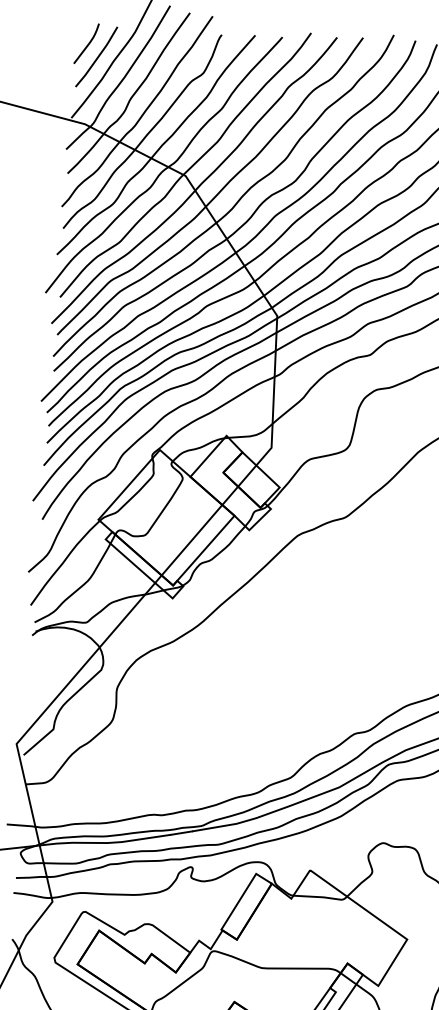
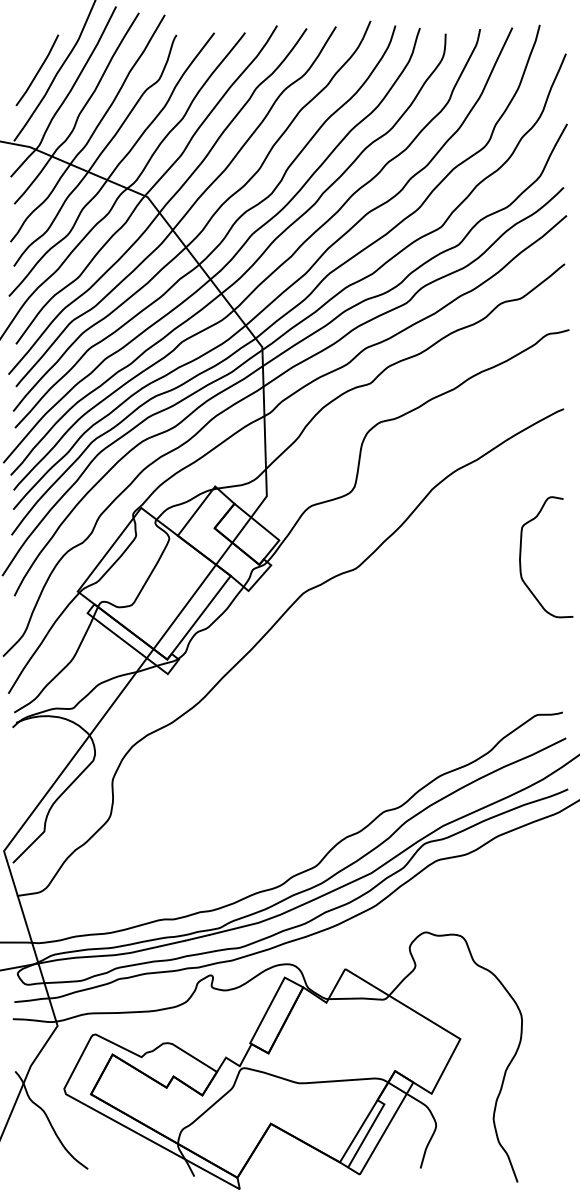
curve: (87, 44) -> (26, 56), removed

